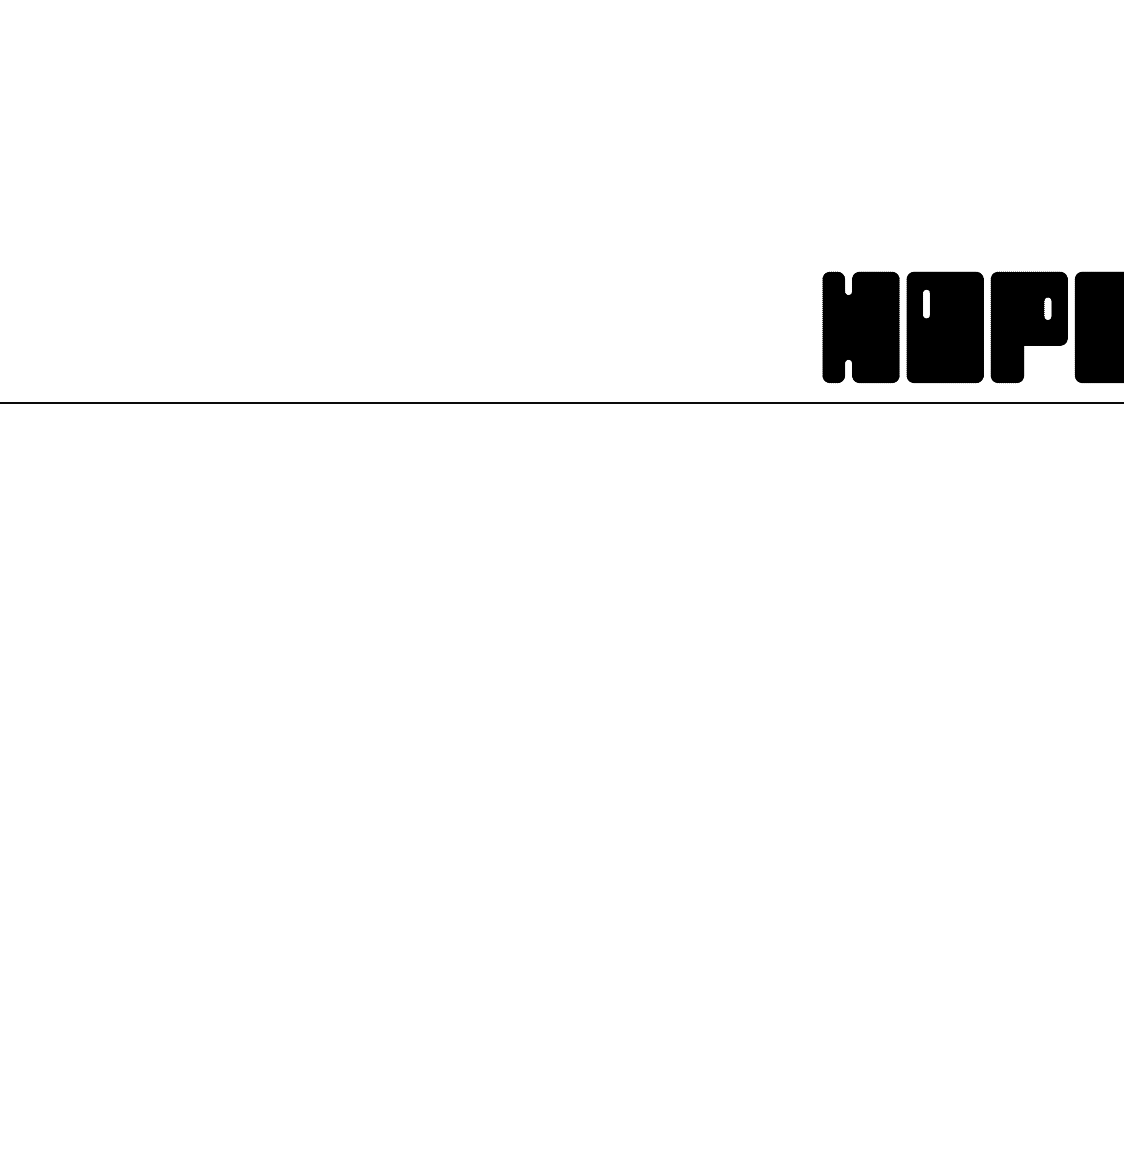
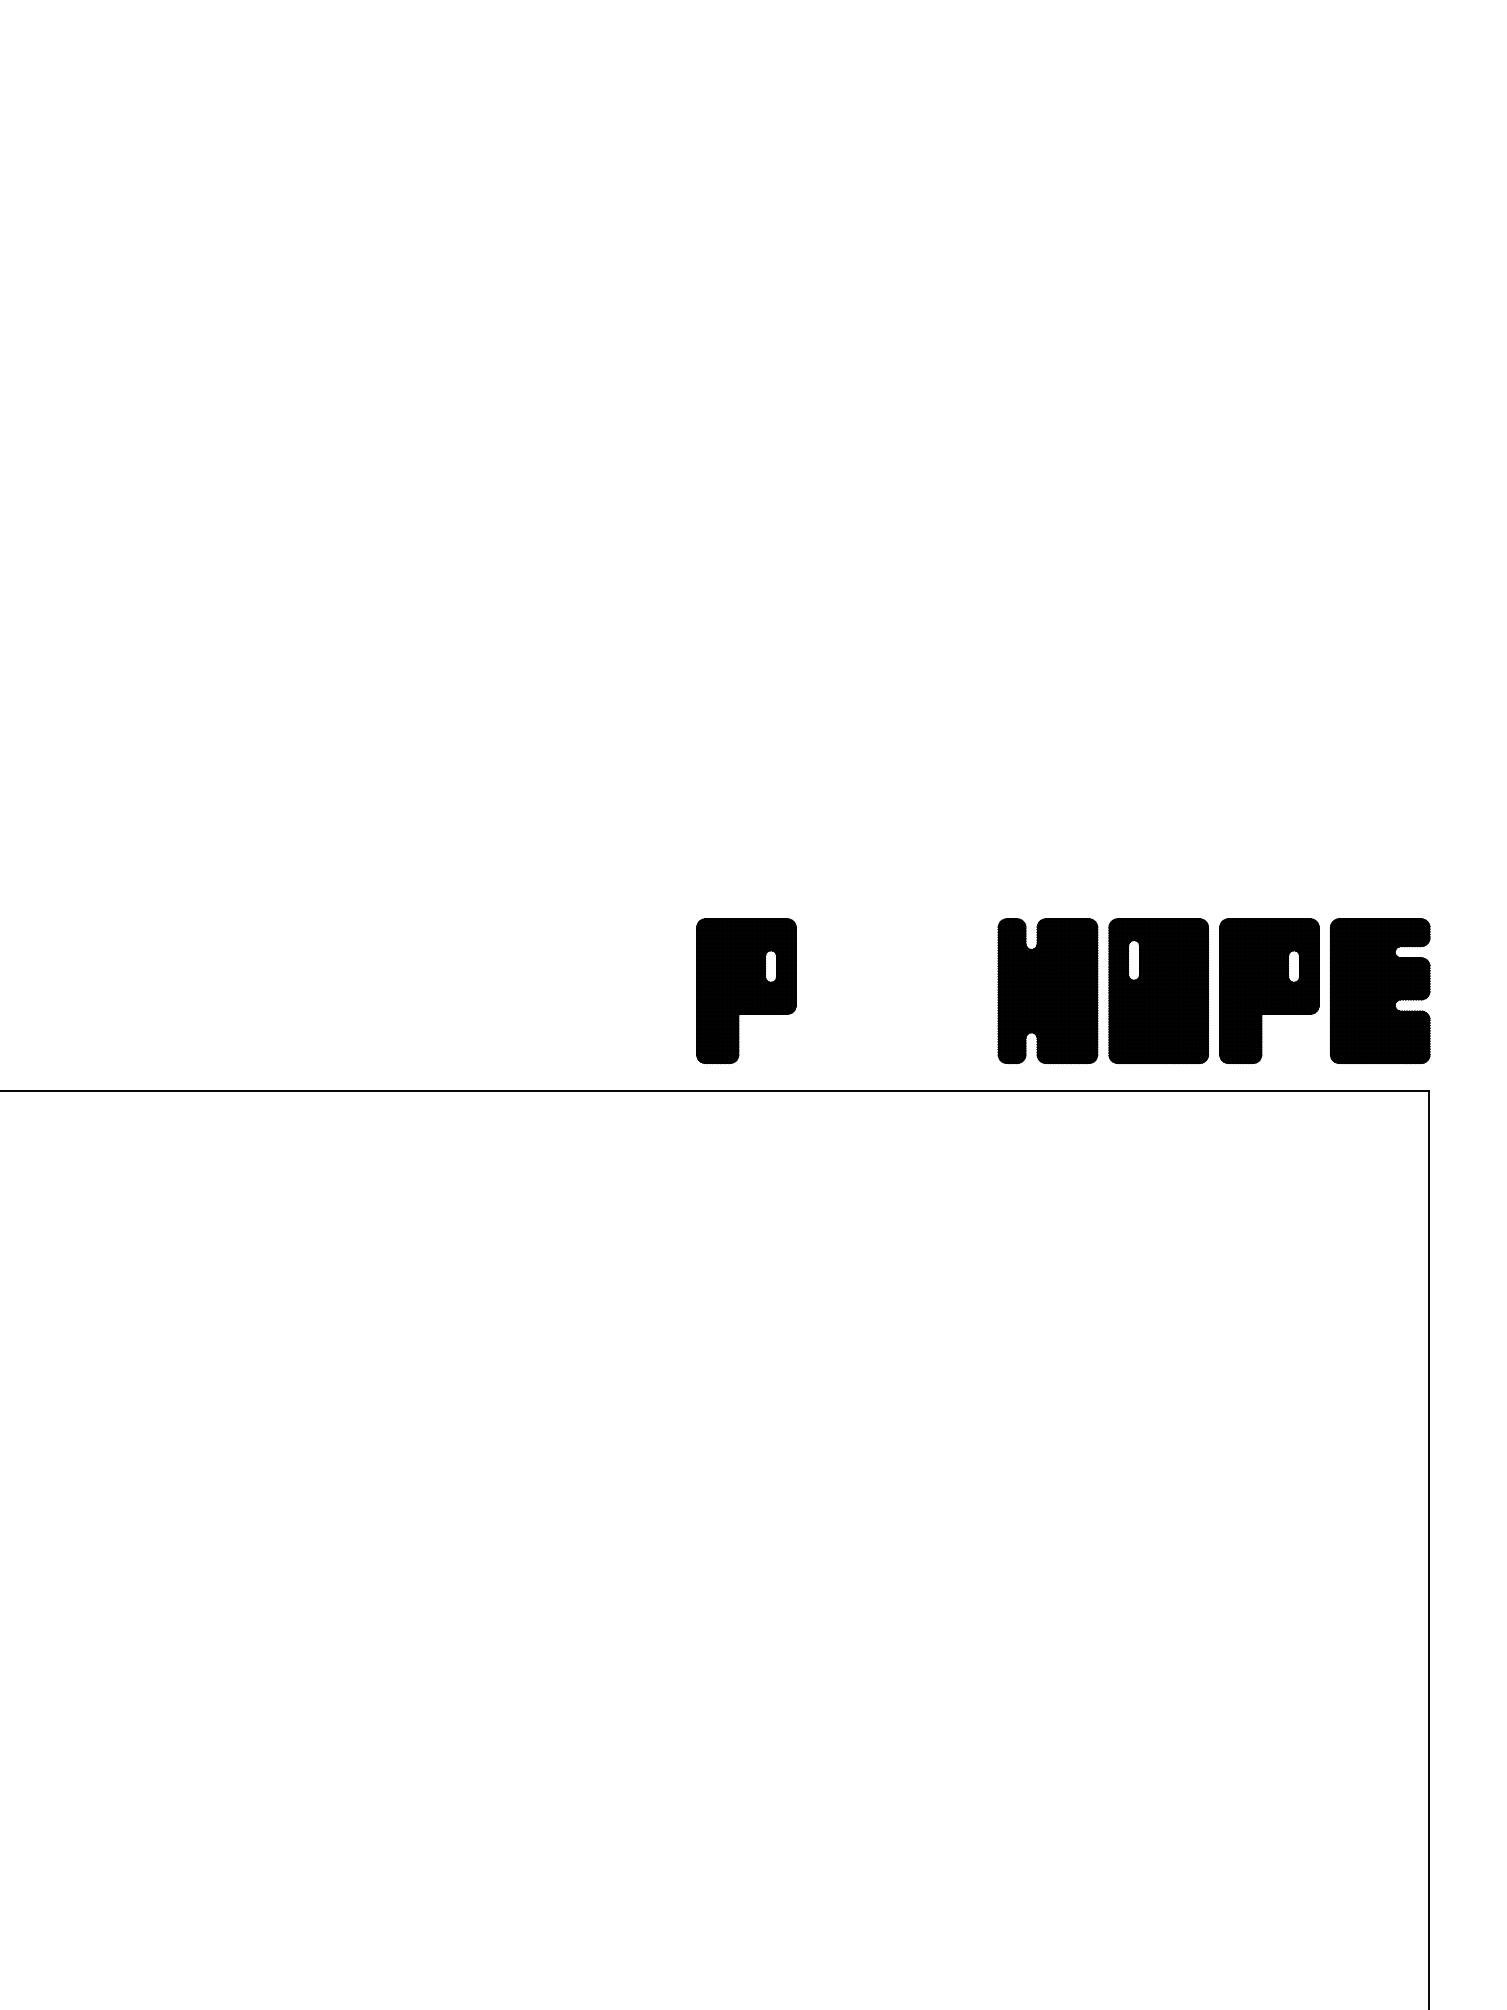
part: (632, 327) -> (746, 991), added

